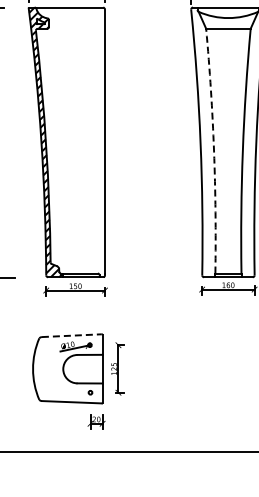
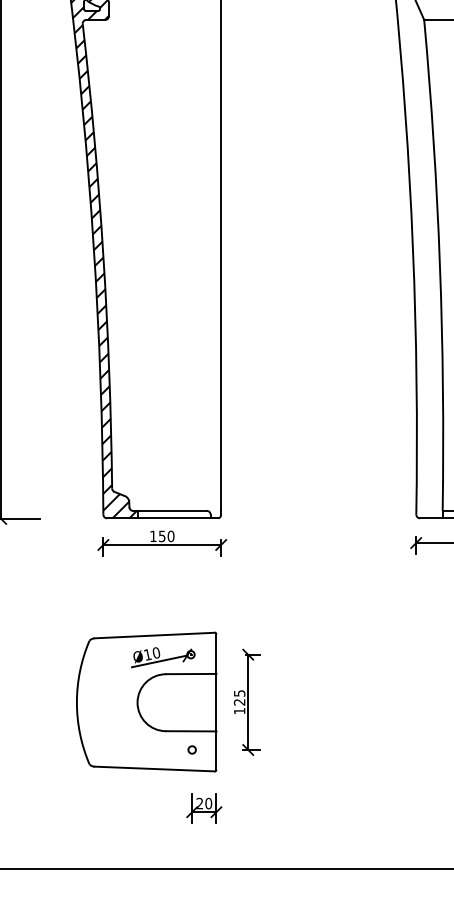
arc: (214, 151) -> (440, 266), dashed -> solid
line: (71, 335) -> (154, 635), dashed -> solid

